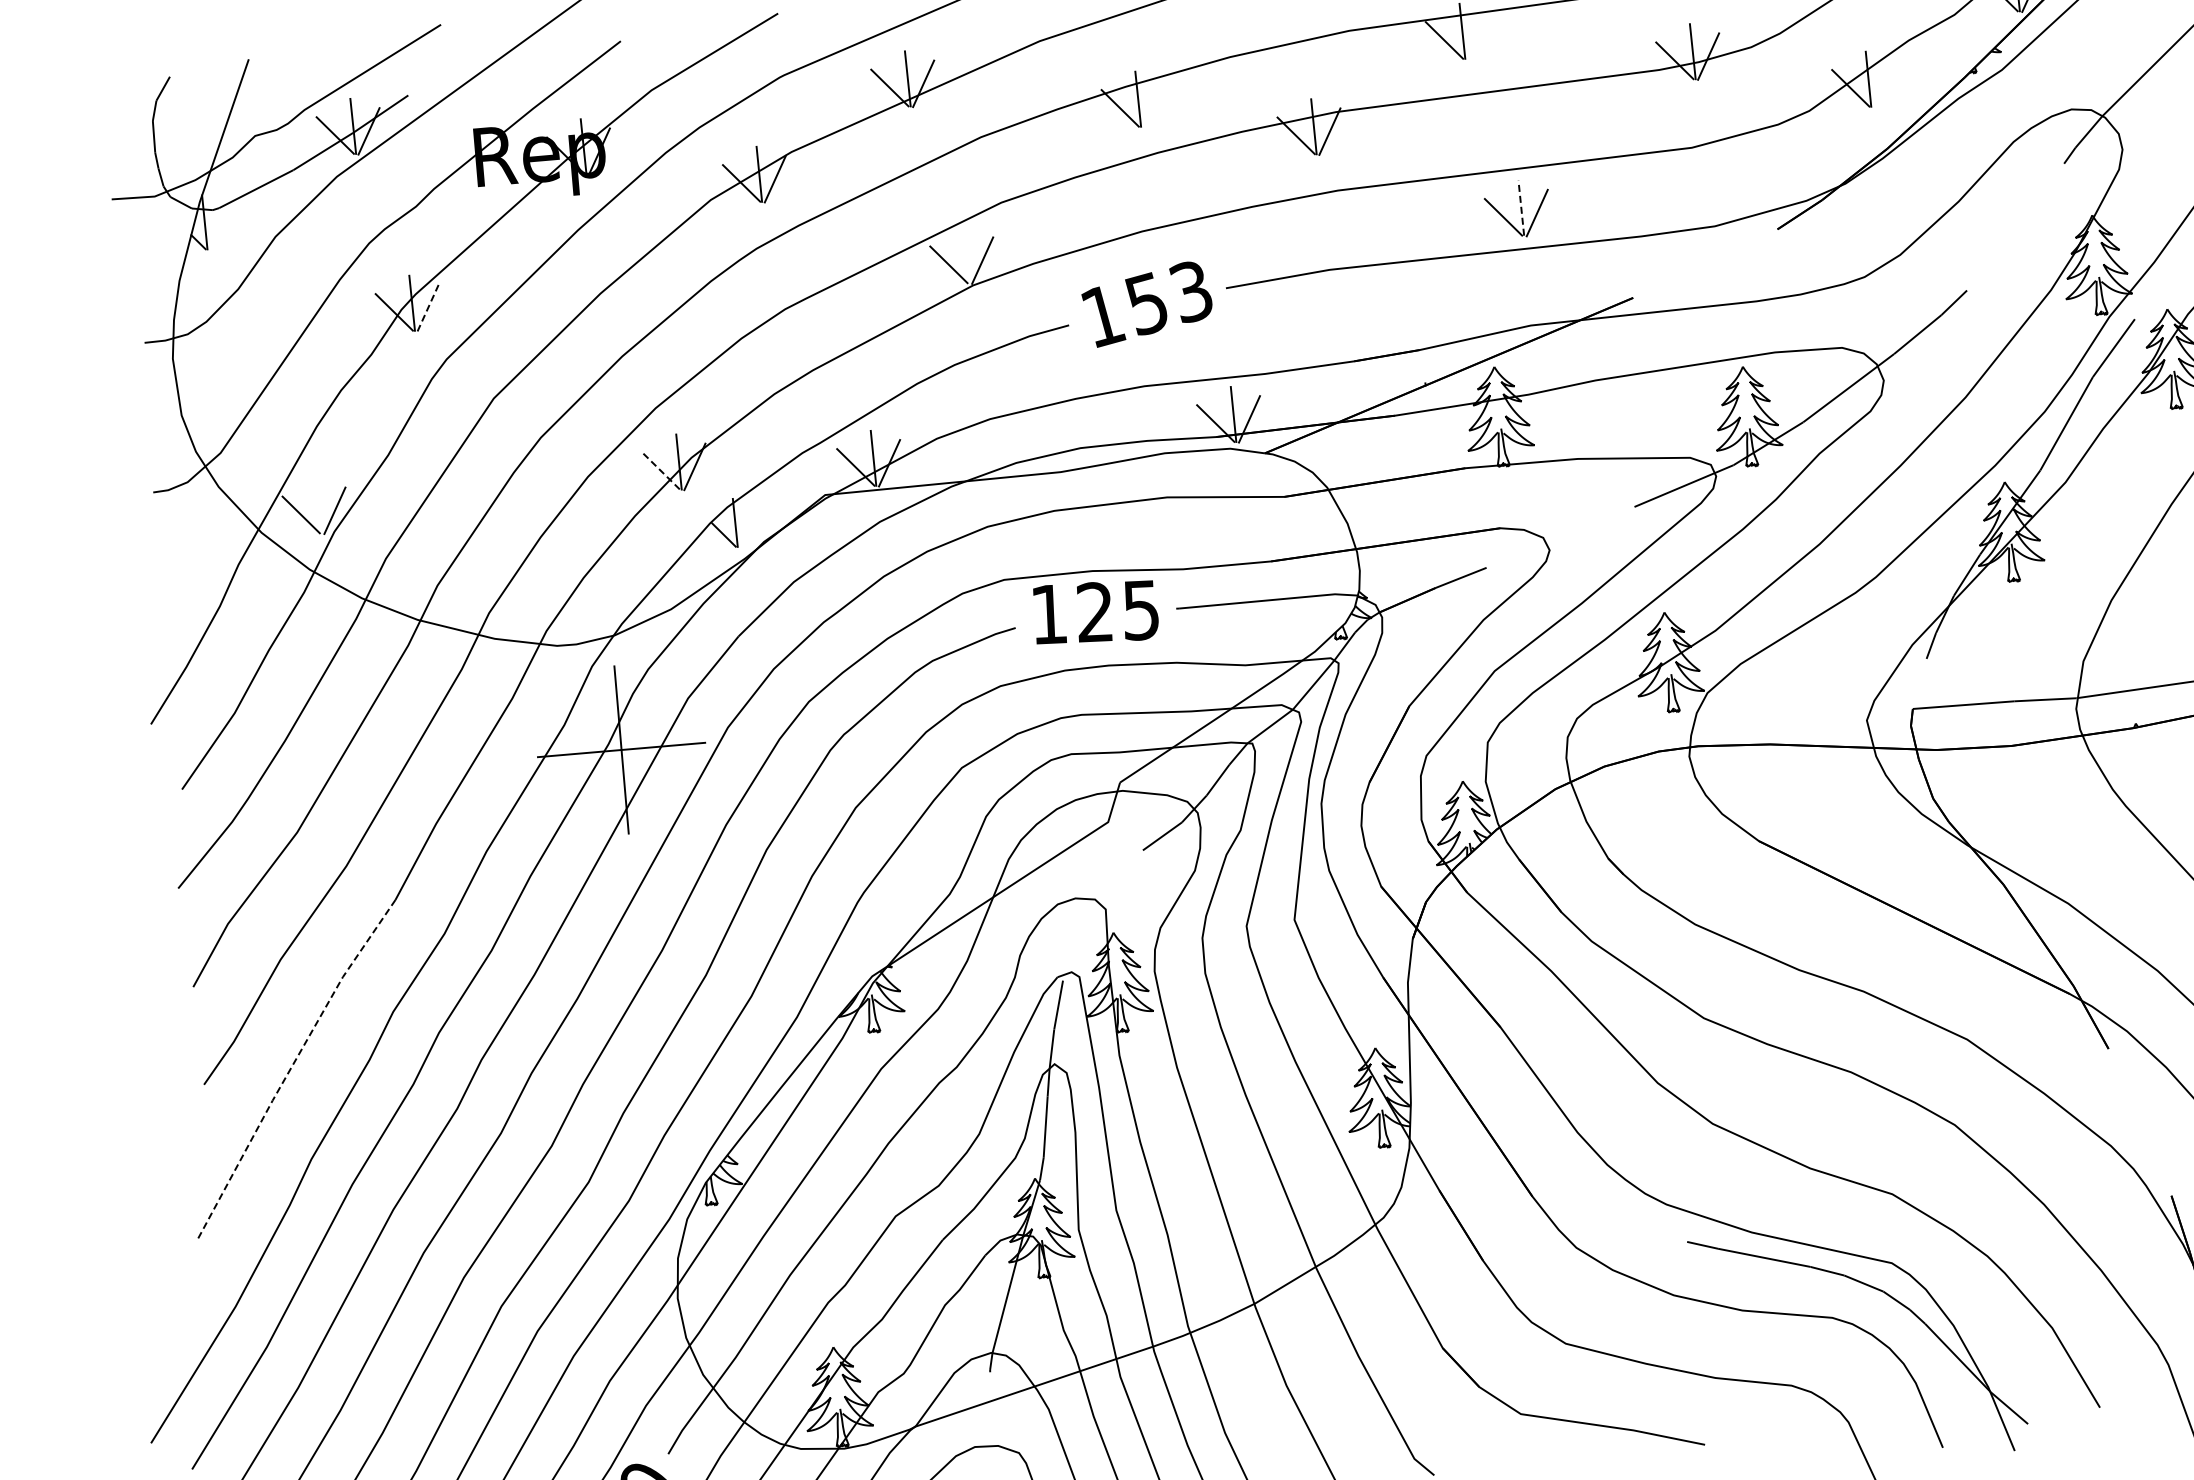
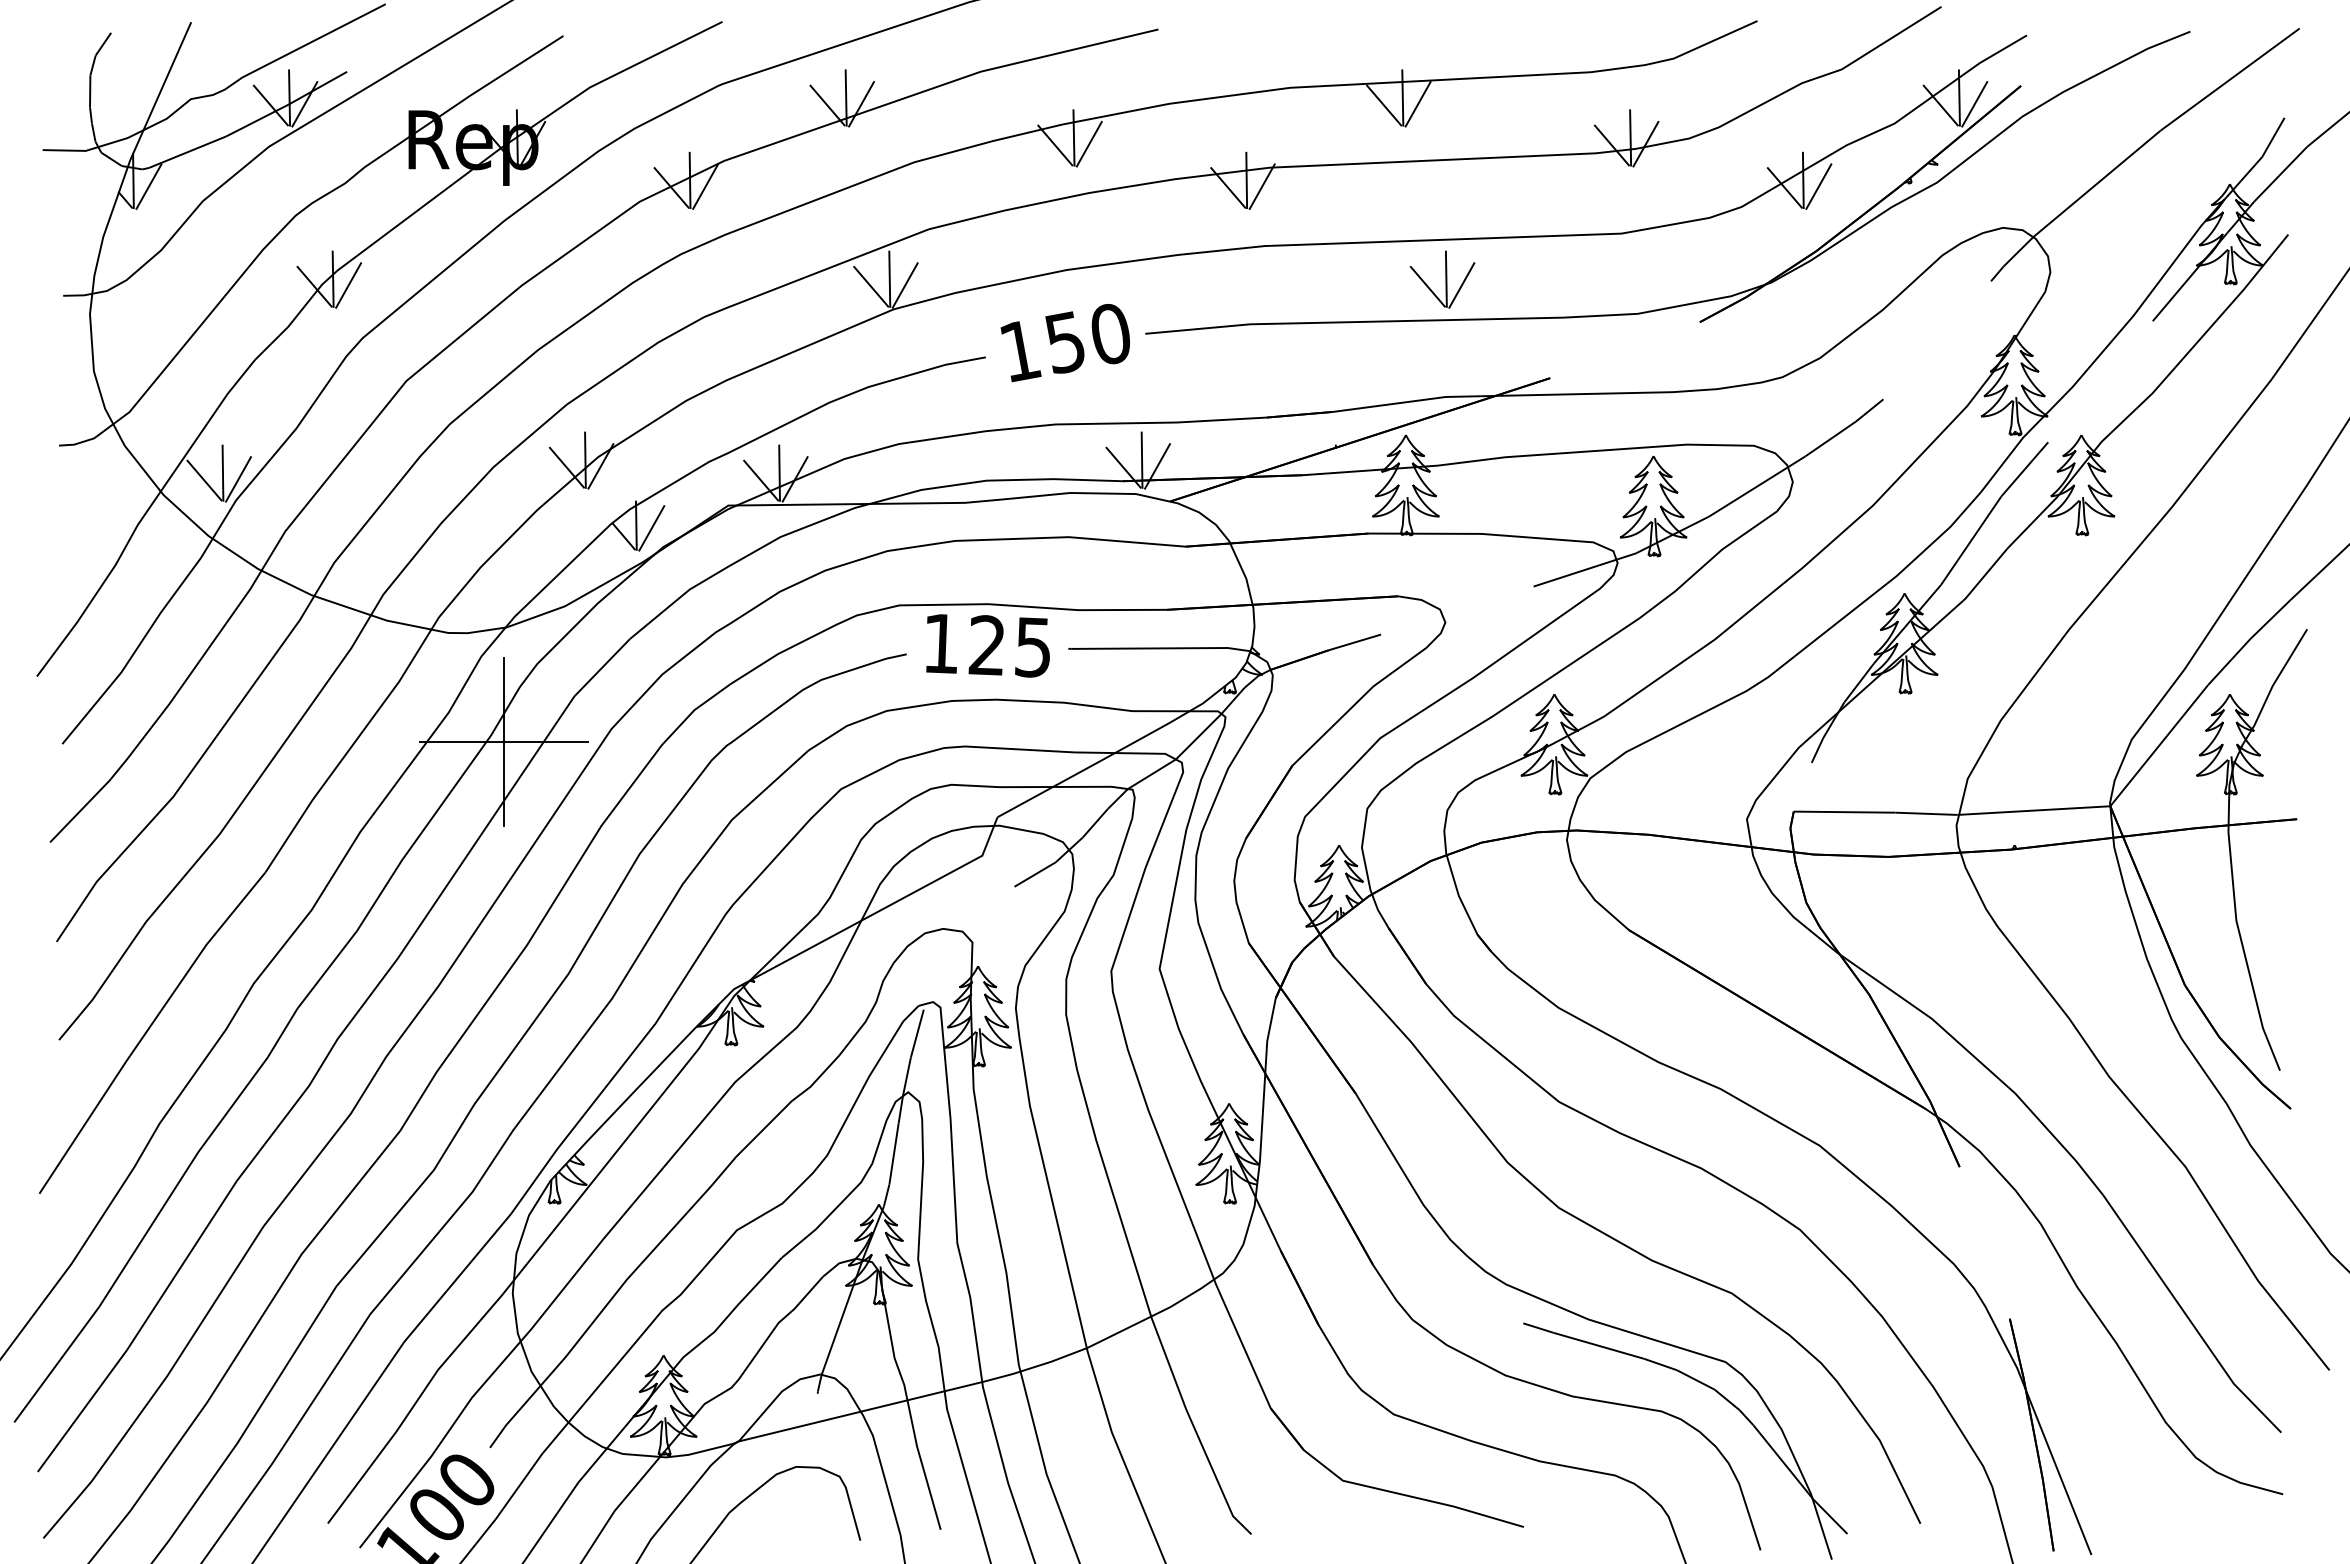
line: (1477, 36) -> (1417, 104), added
line: (1884, 84) -> (1818, 186), added
line: (1153, 103) -> (1088, 143), added
line: (1521, 208) -> (1446, 279), dashed -> solid
line: (220, 226) -> (148, 186), added
line: (966, 255) -> (889, 278), added
text: (1191, 291) -> (1110, 334), 153 -> 150
line: (427, 308) -> (348, 285), dashed -> solid
line: (660, 470) -> (566, 467), dashed -> solid
line: (318, 505) -> (222, 472), added
line: (750, 524) -> (651, 528), added
line: (292, 1066) -> (148, 1029), dashed -> solid

